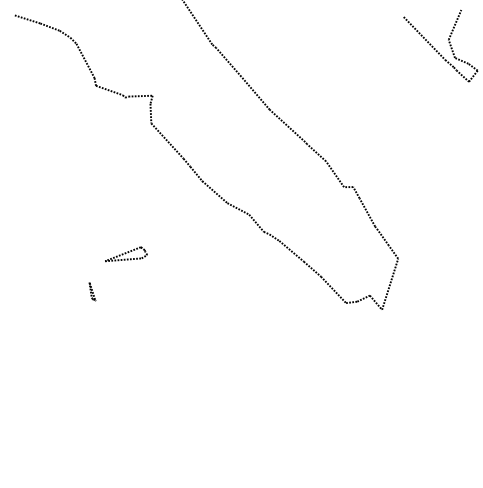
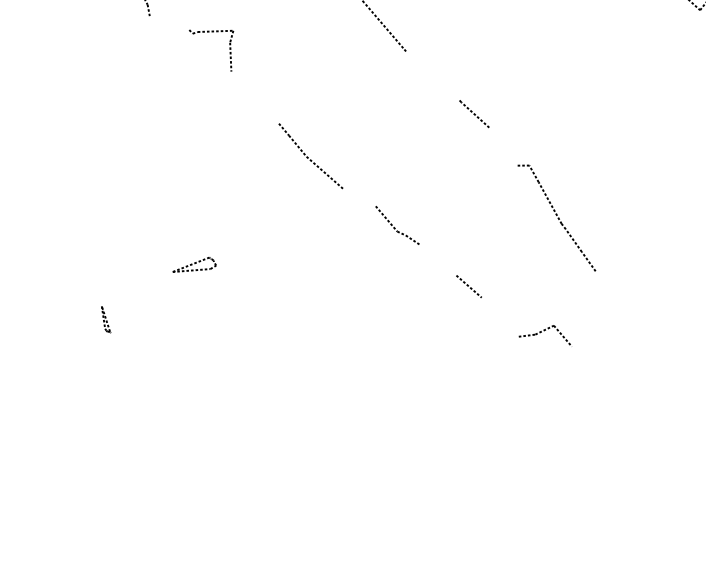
line: (109, 90) -> (169, 23), removed
line: (287, 125) -> (432, 74), removed
line: (167, 140) -> (255, 96), removed
line: (335, 174) -> (503, 146), removed
line: (238, 208) -> (360, 197), removed
line: (291, 250) -> (438, 259), removed
part: (126, 254) -> (194, 265), size x0.7
line: (390, 283) -> (584, 307), removed
line: (333, 289) -> (500, 316), removed
part: (92, 291) -> (106, 319), moved

